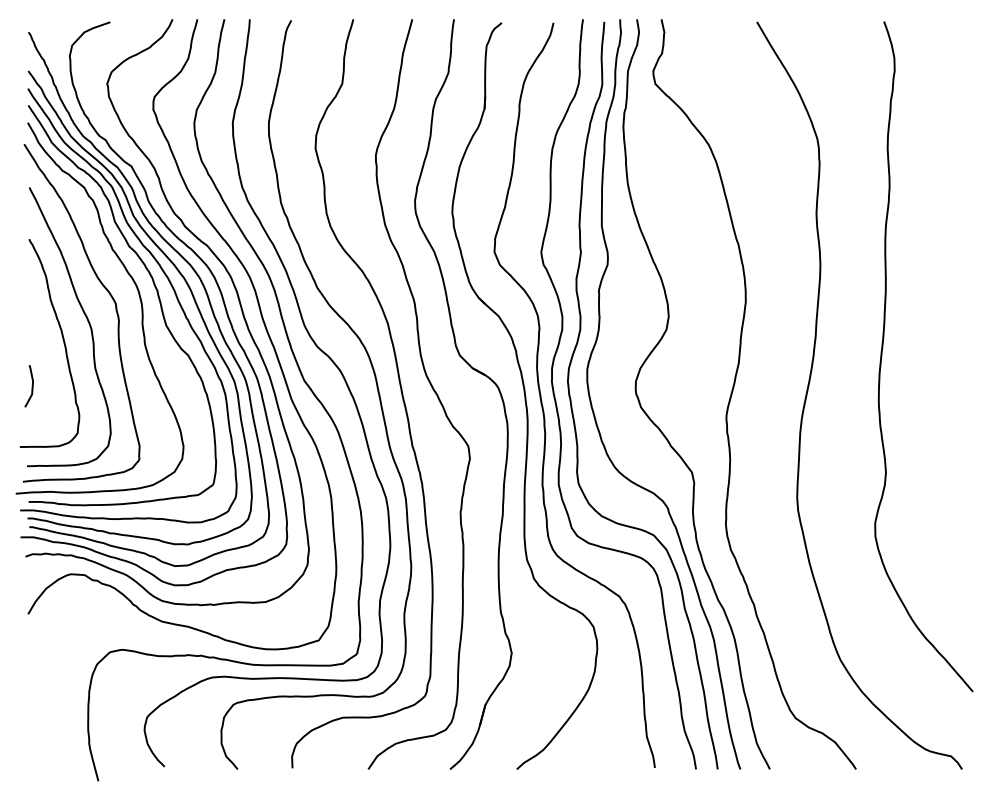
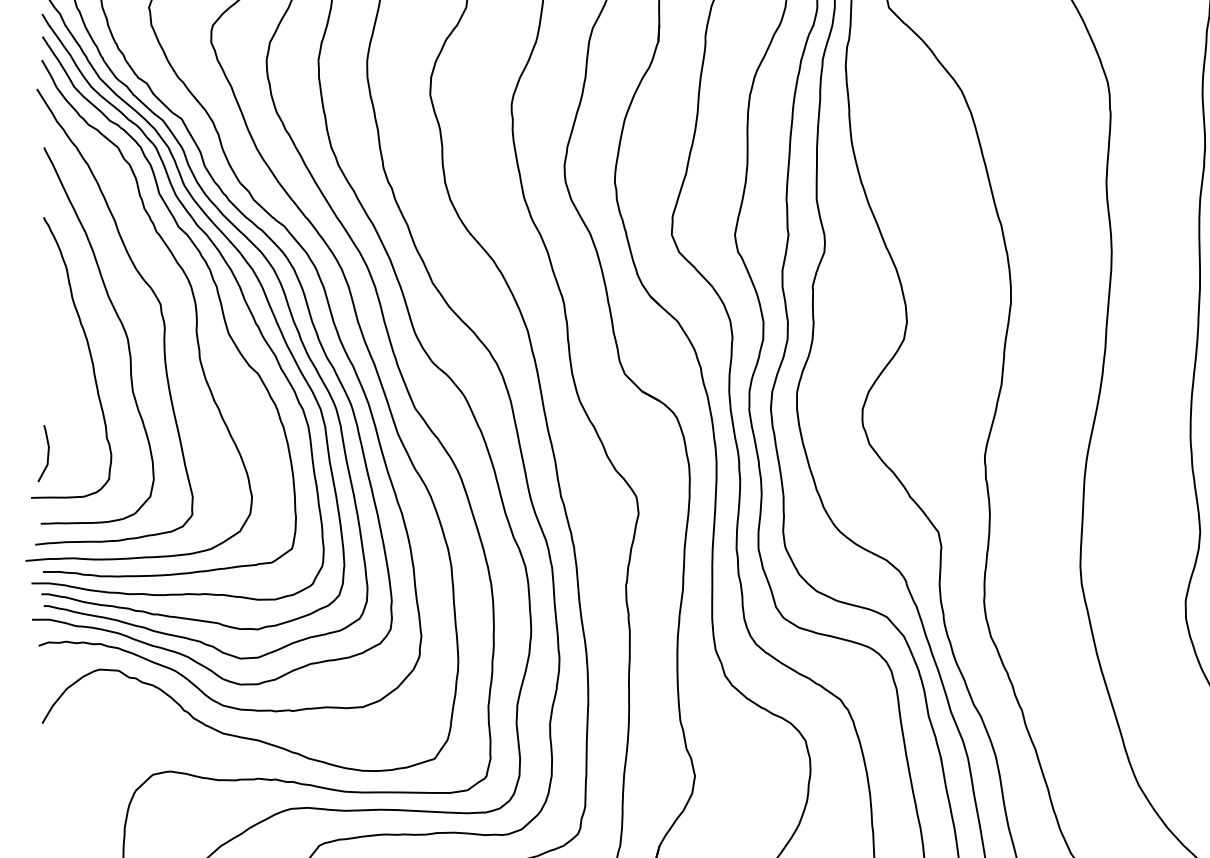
line: (31, 386) -> (46, 453), moved

